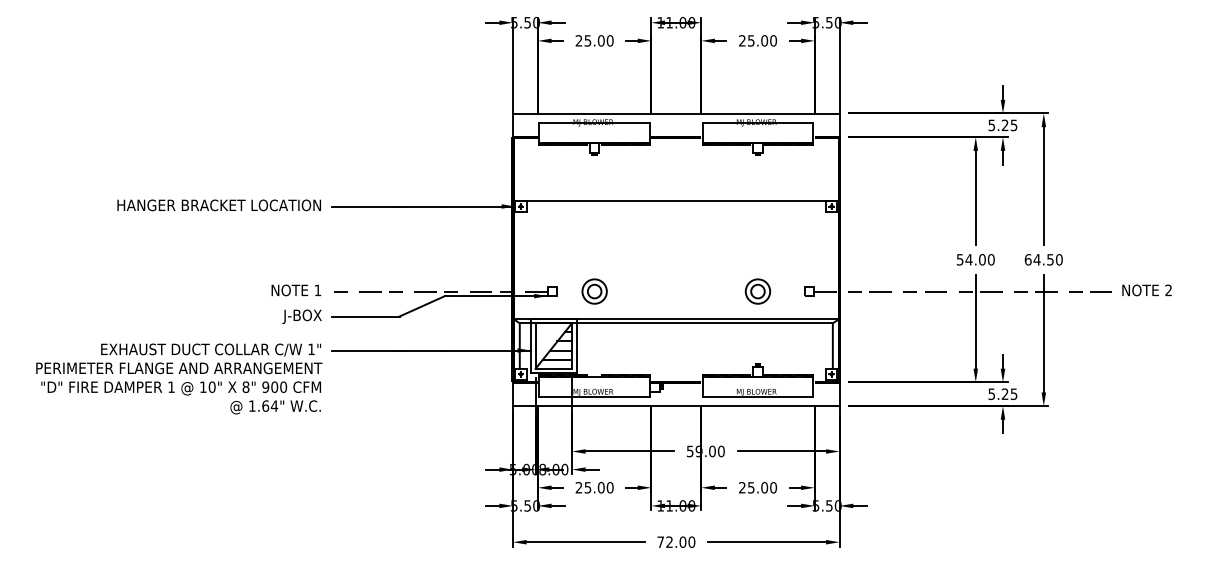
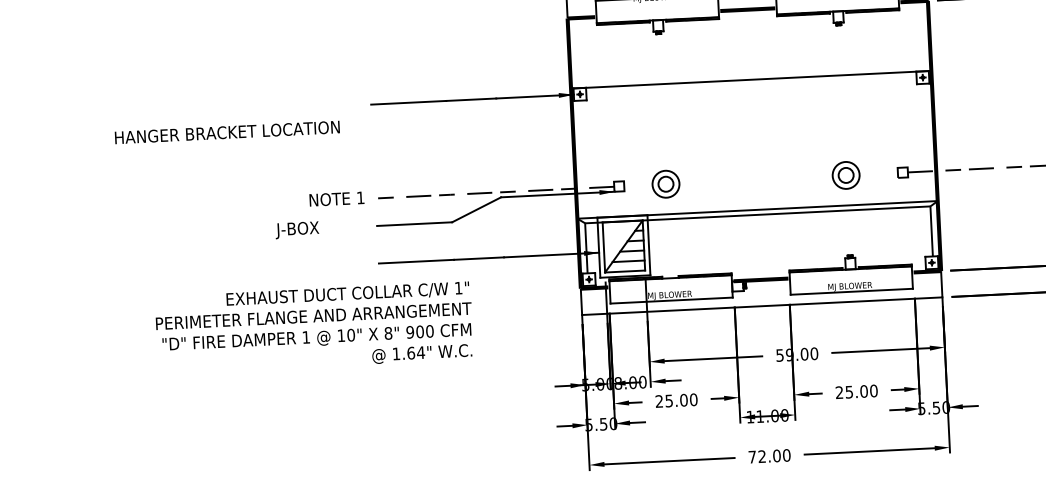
text: (218, 205) -> (226, 132), moved
text: (301, 316) -> (296, 229), moved
text: (179, 378) -> (314, 327), moved

